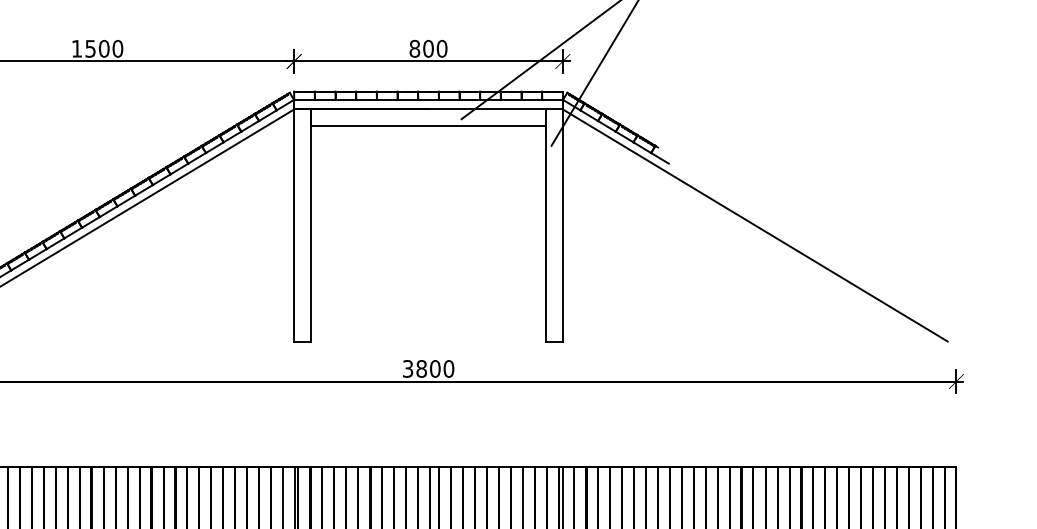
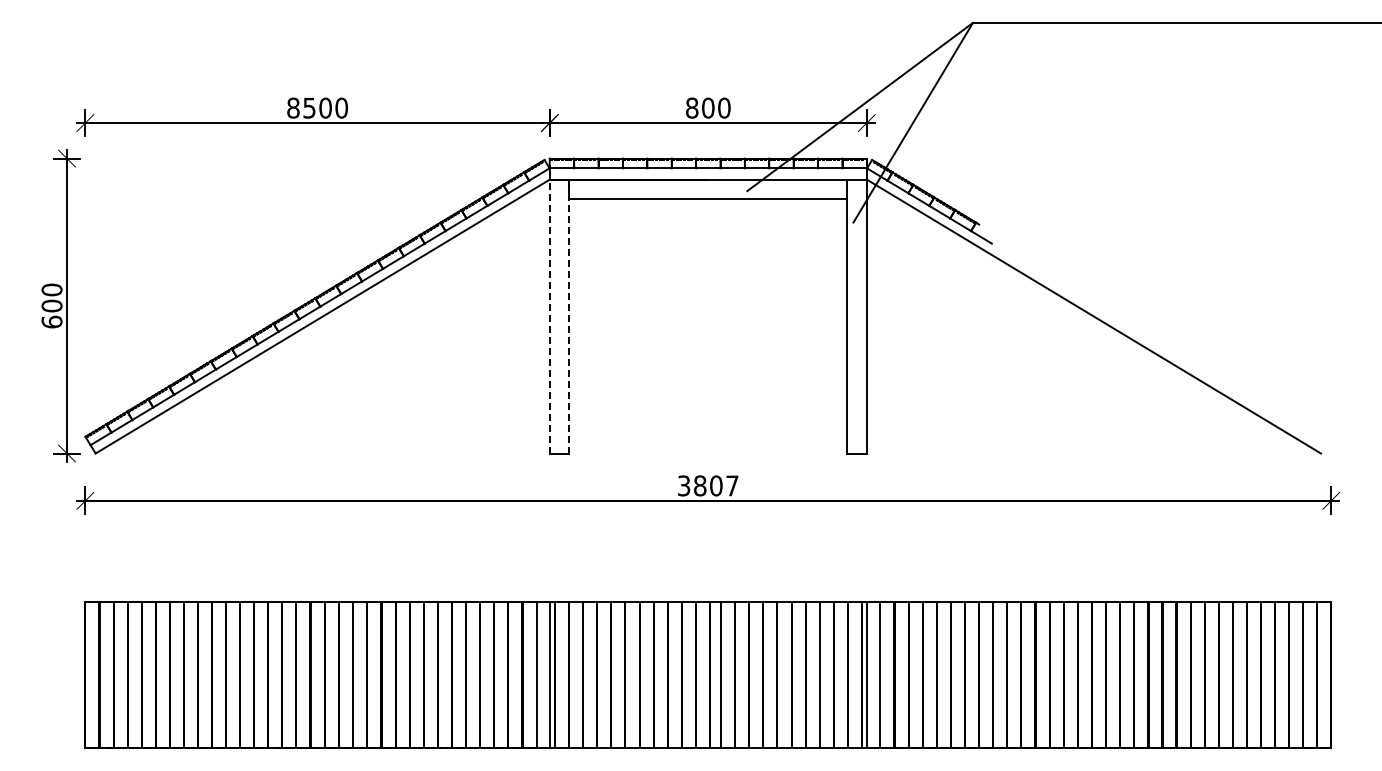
text: (77, 48) -> (293, 107), 1500 -> 8500
line: (293, 225) -> (549, 316), solid -> dashed
line: (310, 225) -> (569, 316), solid -> dashed
text: (449, 368) -> (732, 485), 3800 -> 3807

